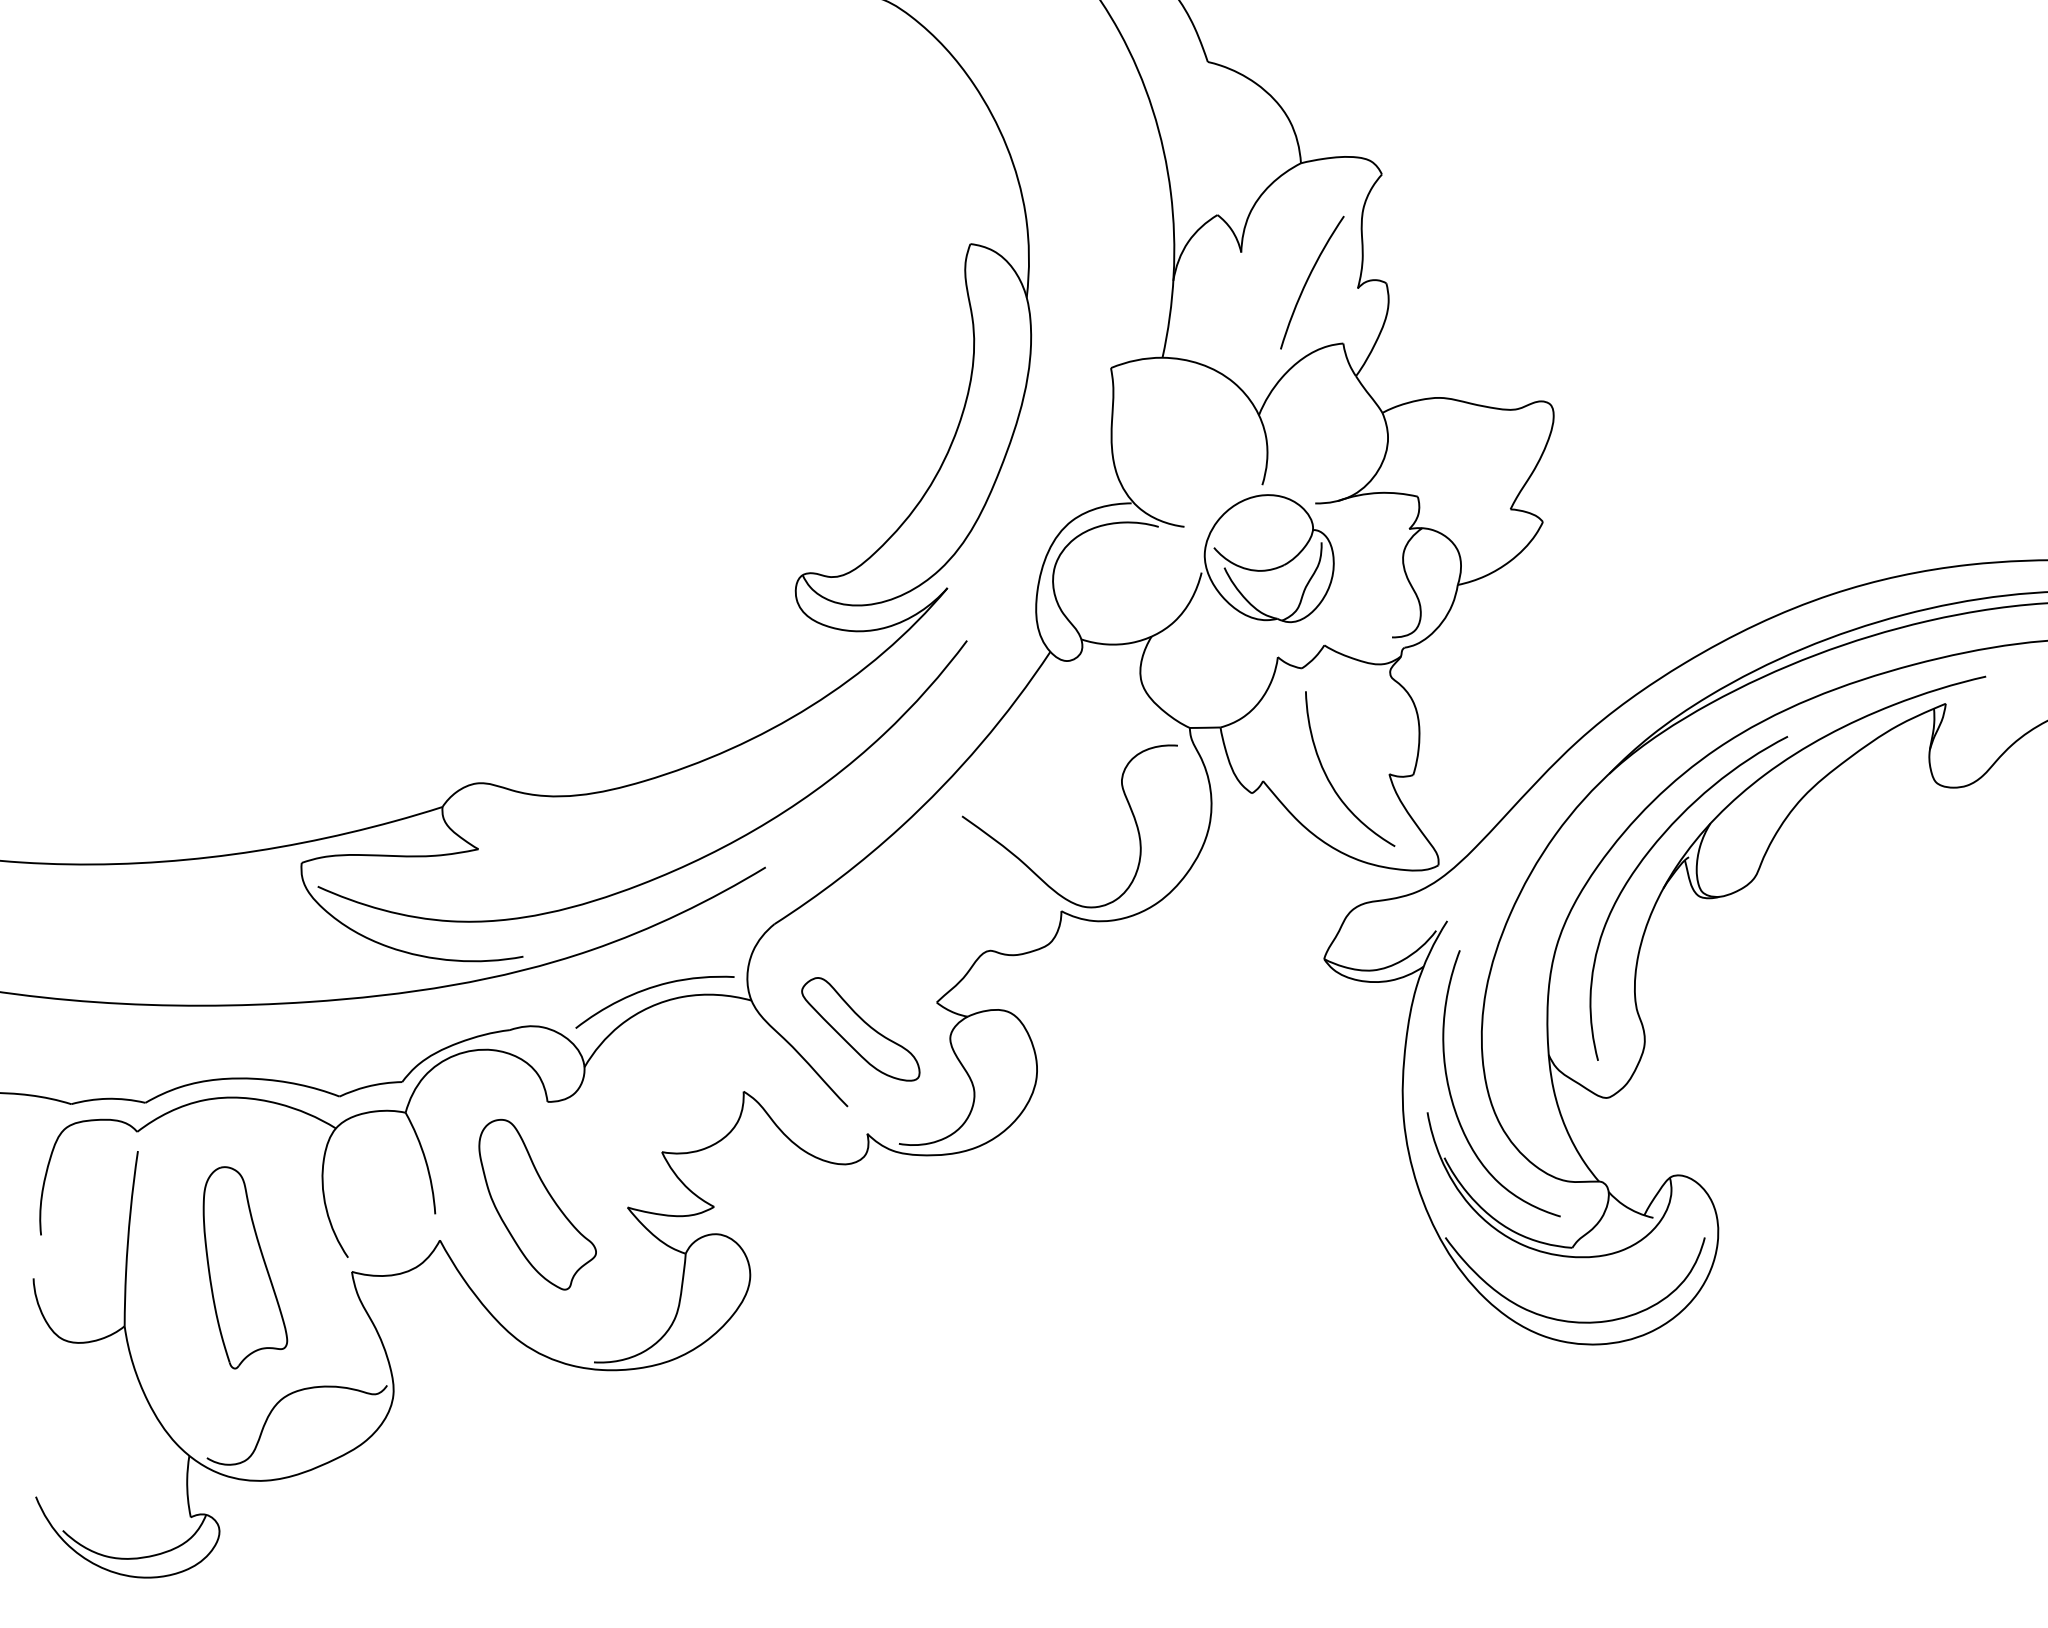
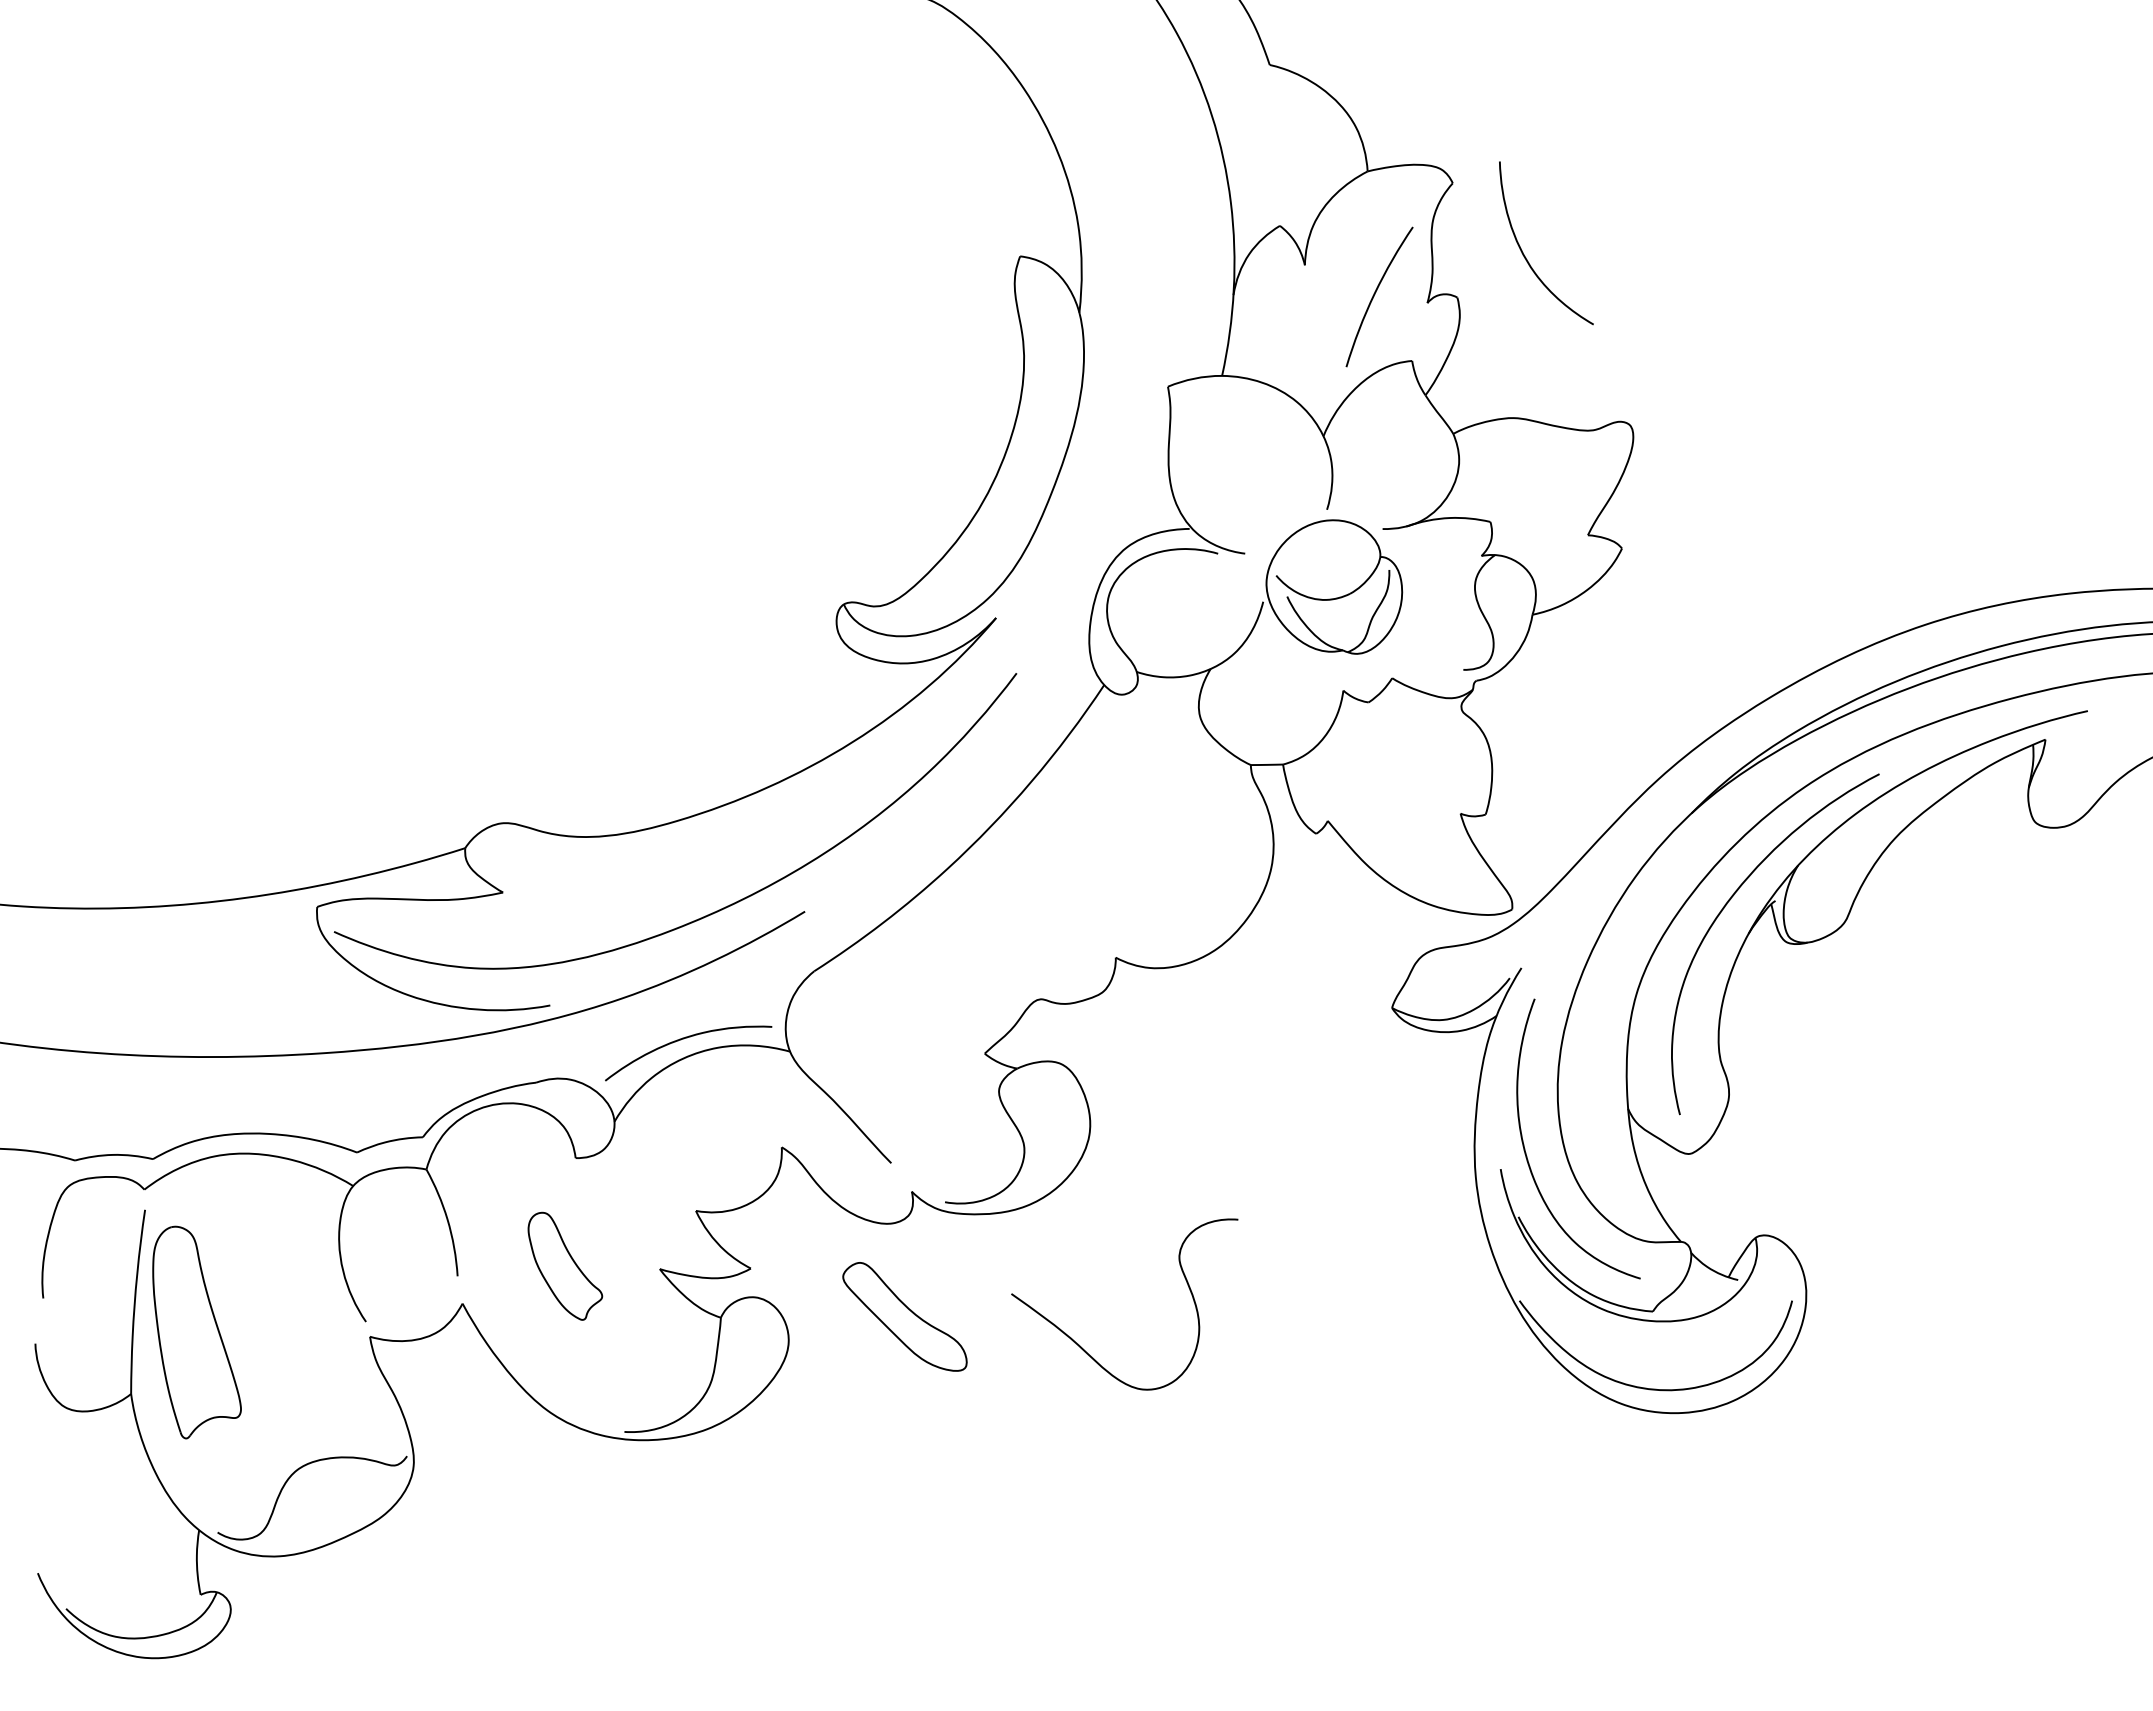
curve: (1331, 782) -> (1526, 257), moved
curve: (1028, 866) -> (1081, 1346), moved
part: (860, 1028) -> (904, 1316), moved
part: (537, 1204) -> (565, 1266), size x0.6
part: (244, 1267) -> (196, 1332), moved

